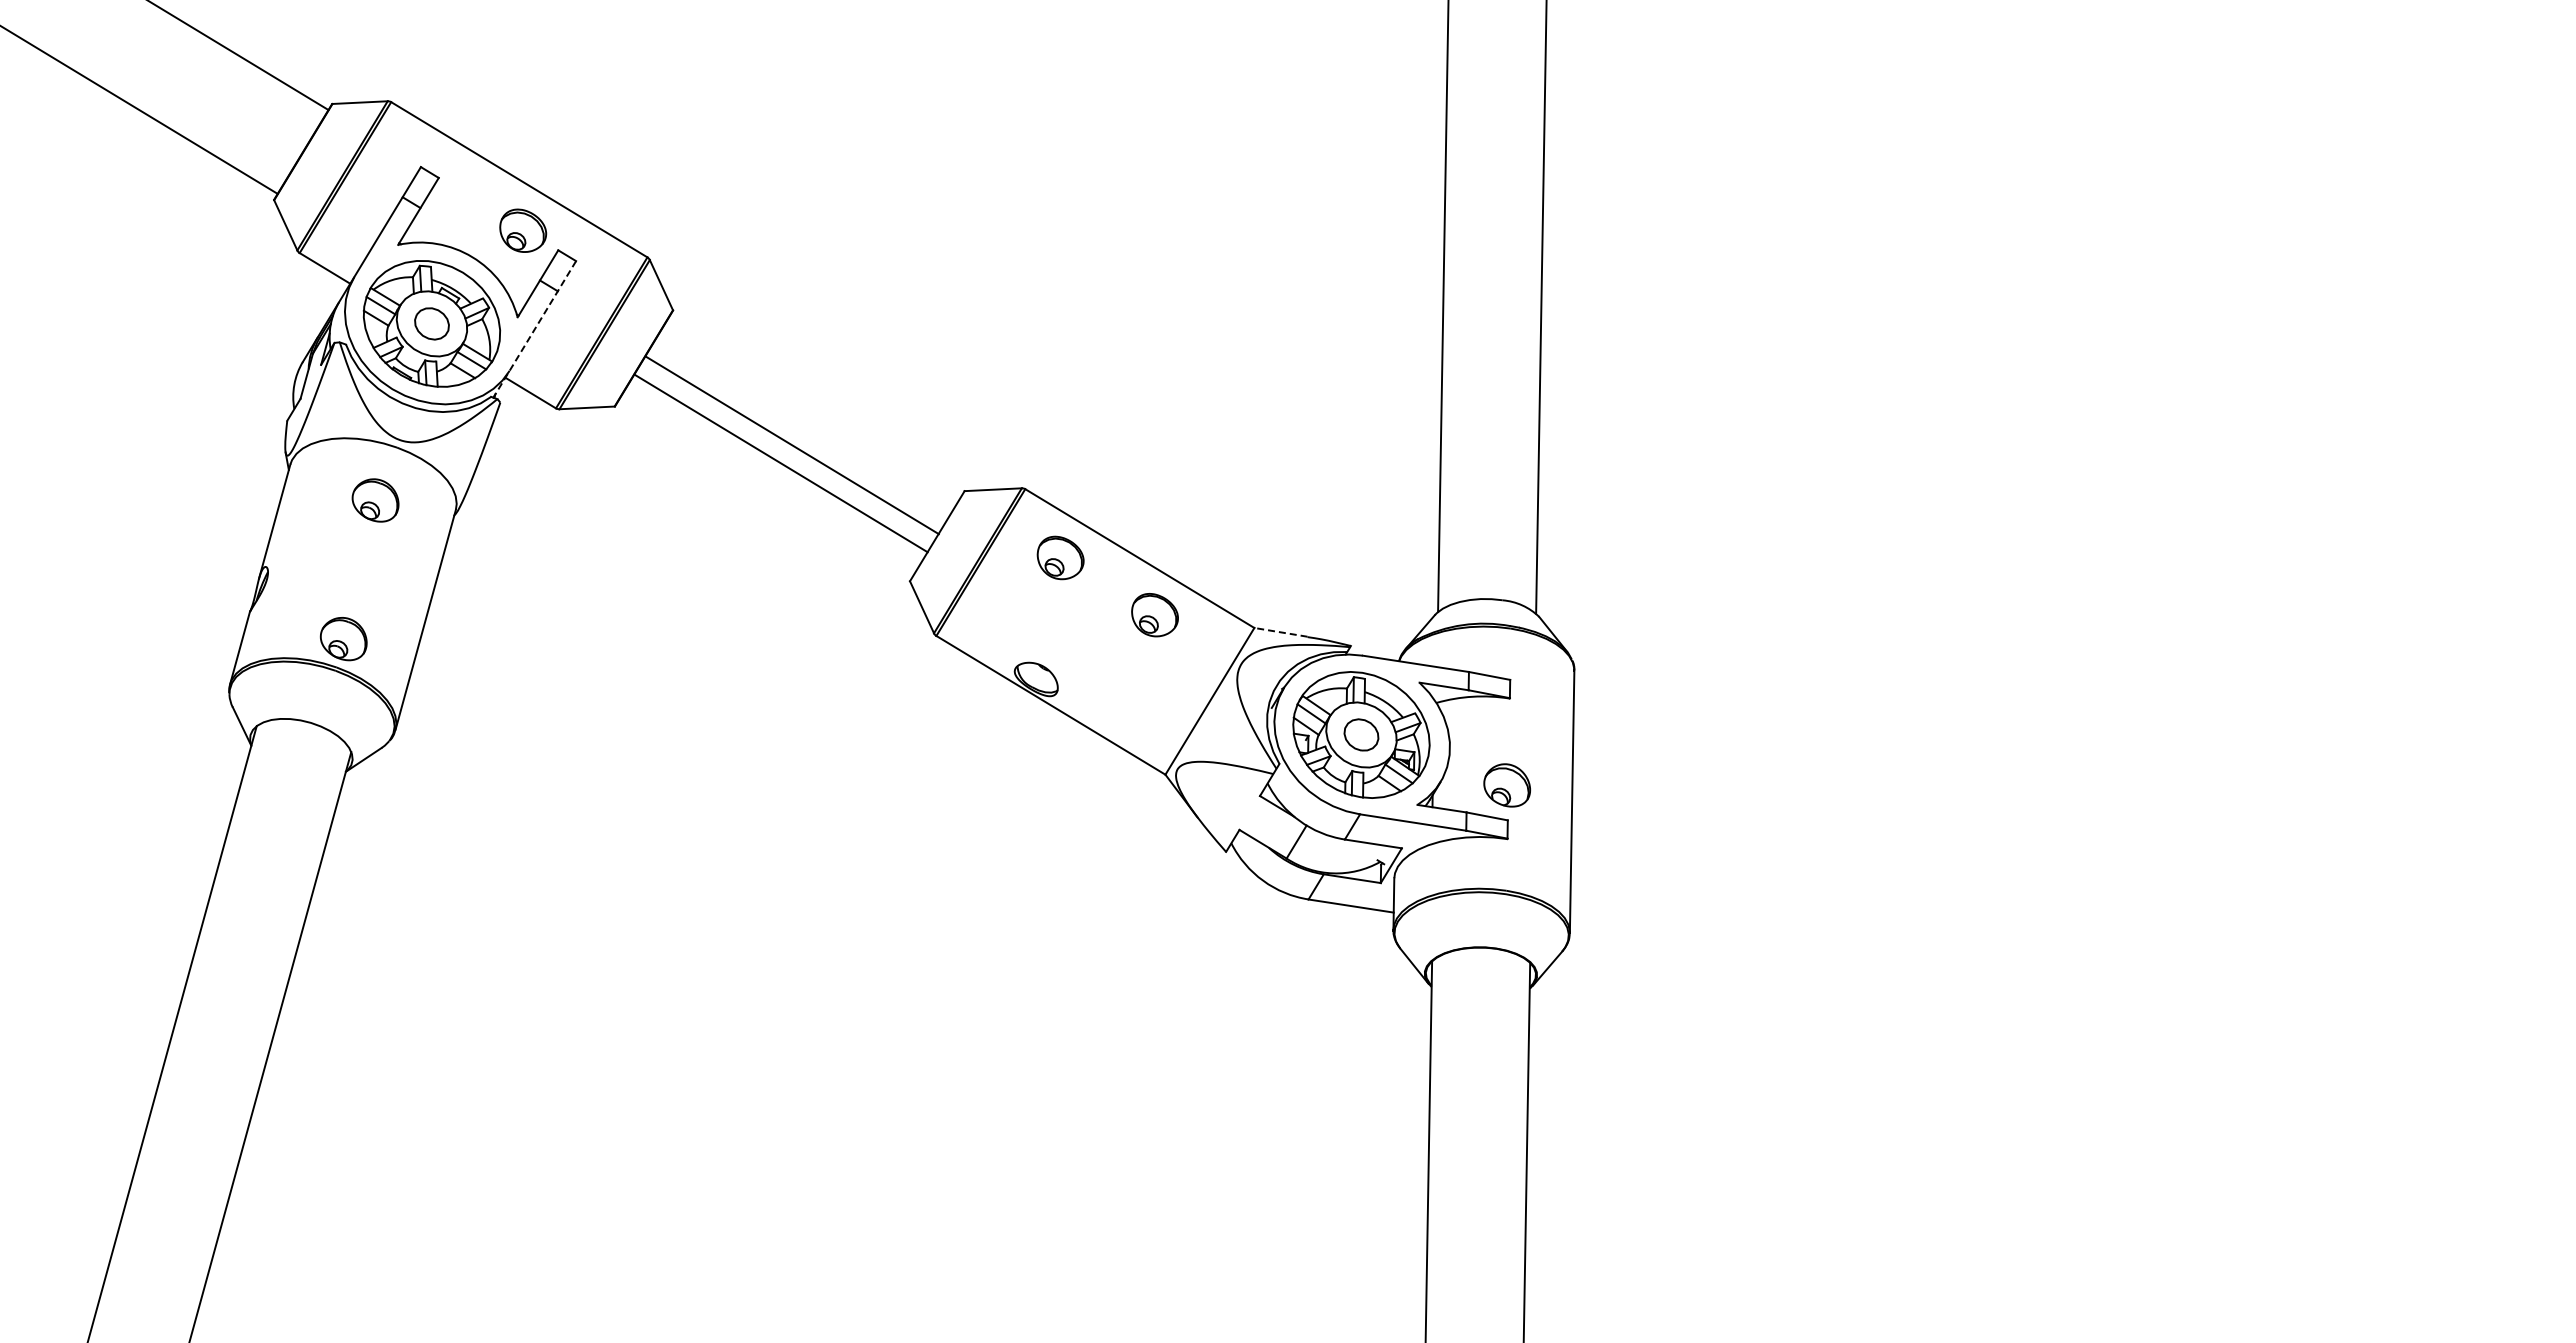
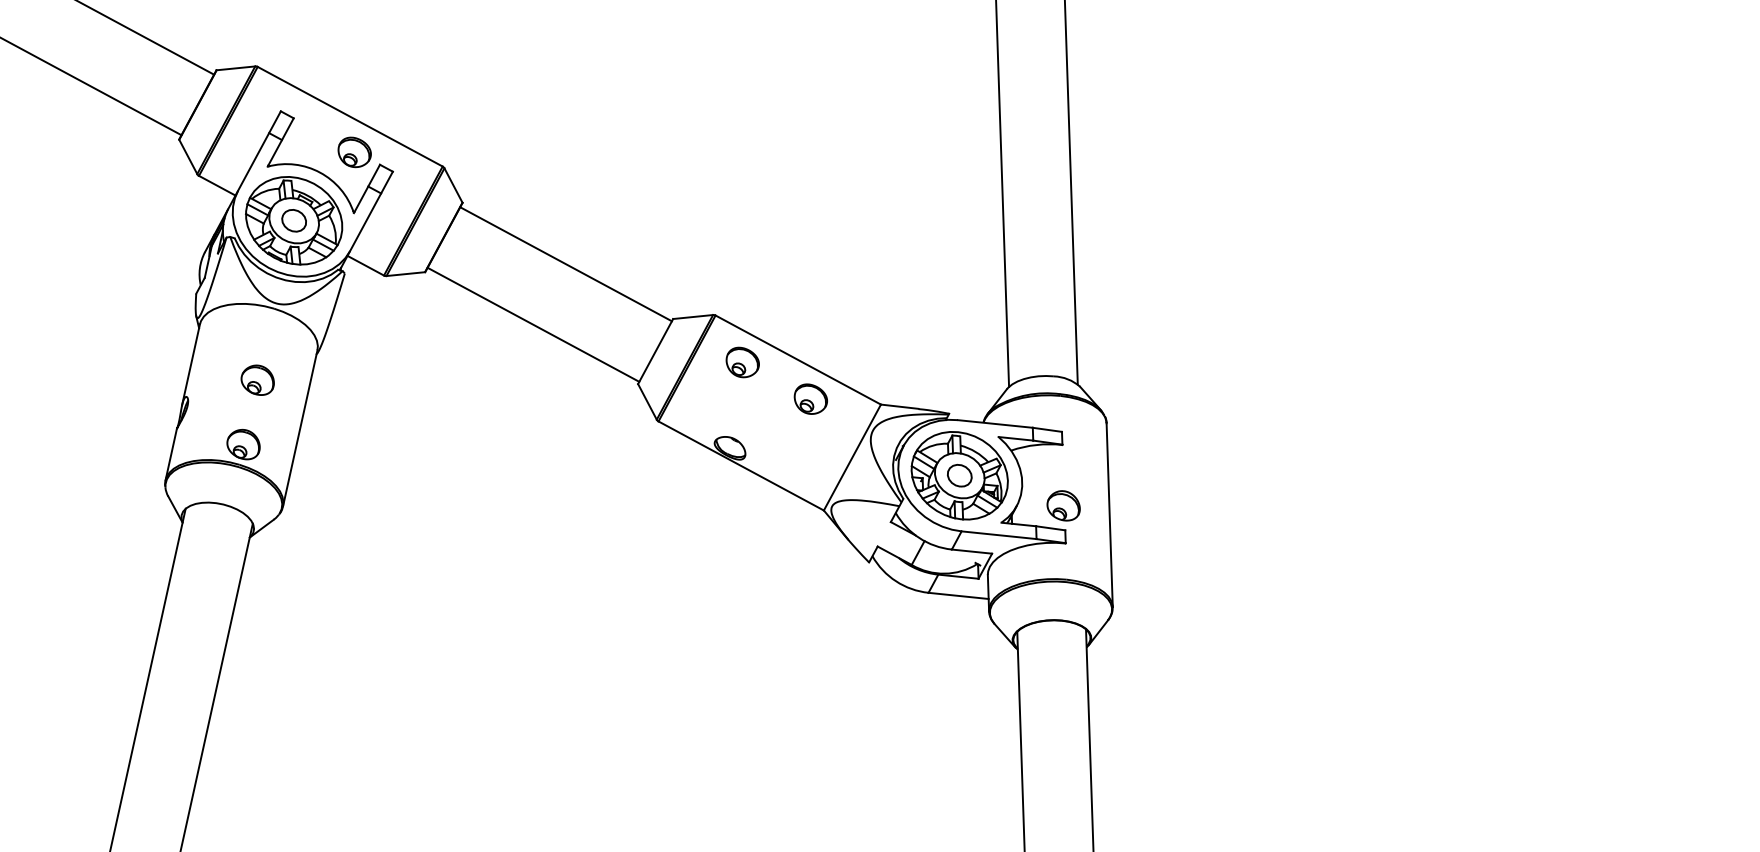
line: (535, 328) -> (366, 220), dashed -> solid
line: (791, 445) -> (532, 324), moved
line: (780, 463) -> (565, 264), moved
part: (375, 500) -> (257, 380), moved
line: (1280, 632) -> (899, 406), dashed -> solid

